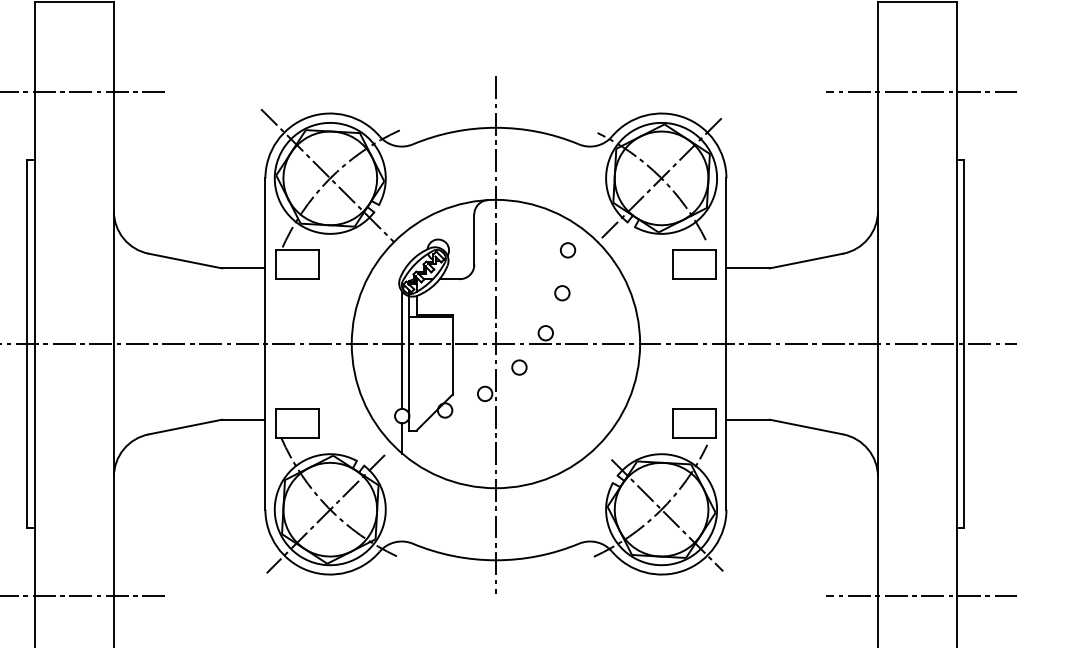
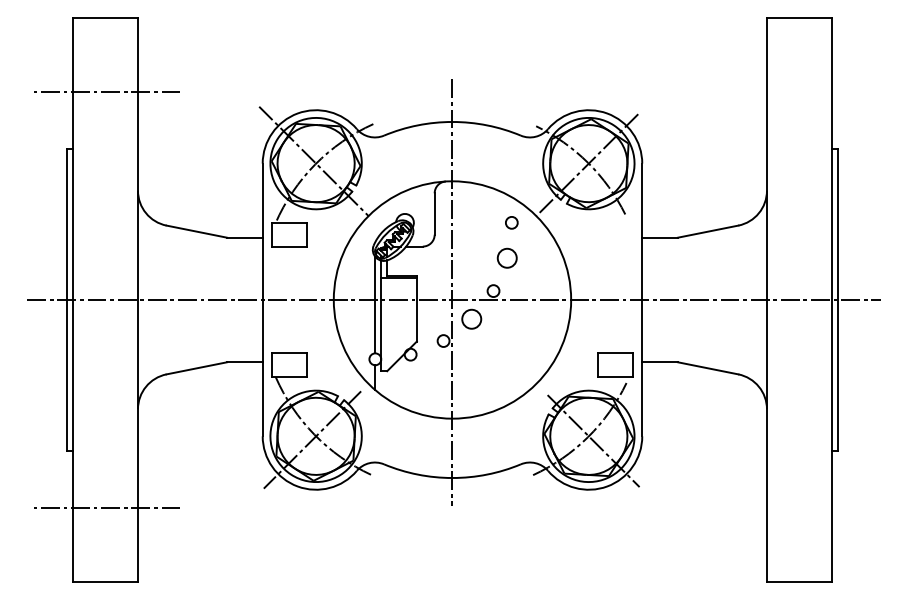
line: (921, 91) -> (802, 92), removed
part: (693, 264) -> (615, 234), removed
circle: (561, 292) -> (506, 257), size x1.6
circle: (519, 367) -> (471, 319), size x1.6
line: (921, 596) -> (802, 507), removed

